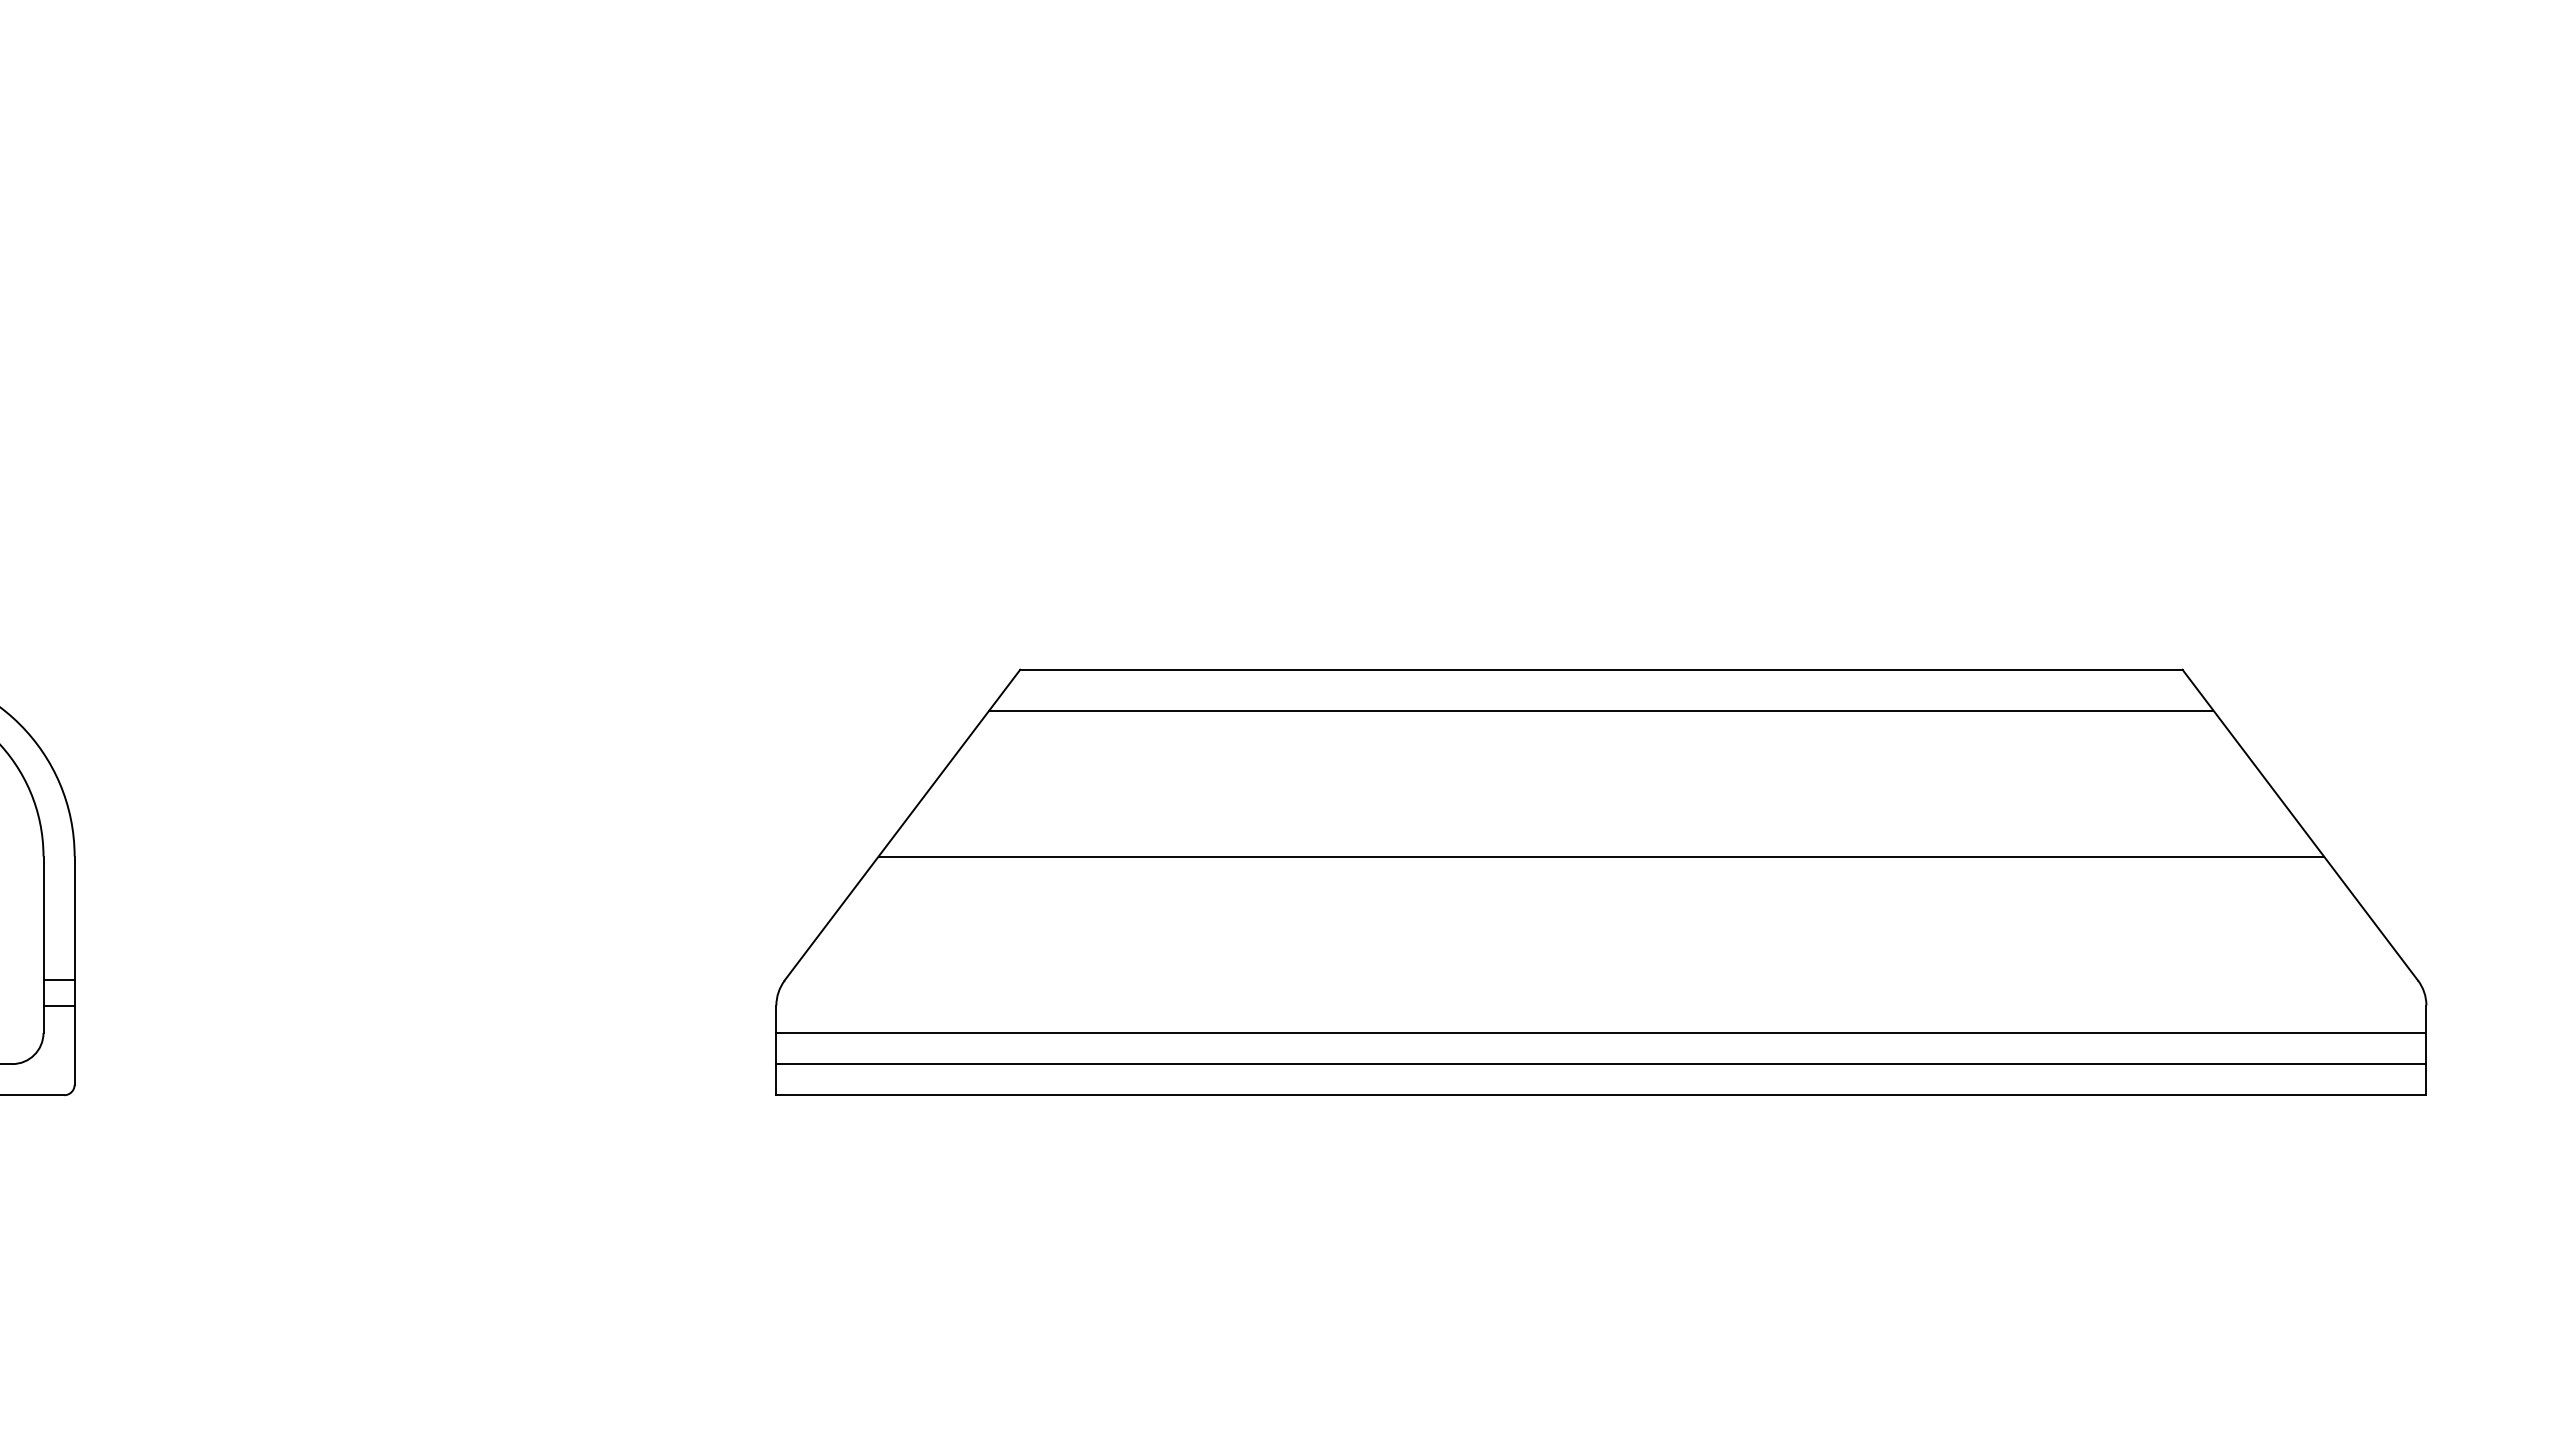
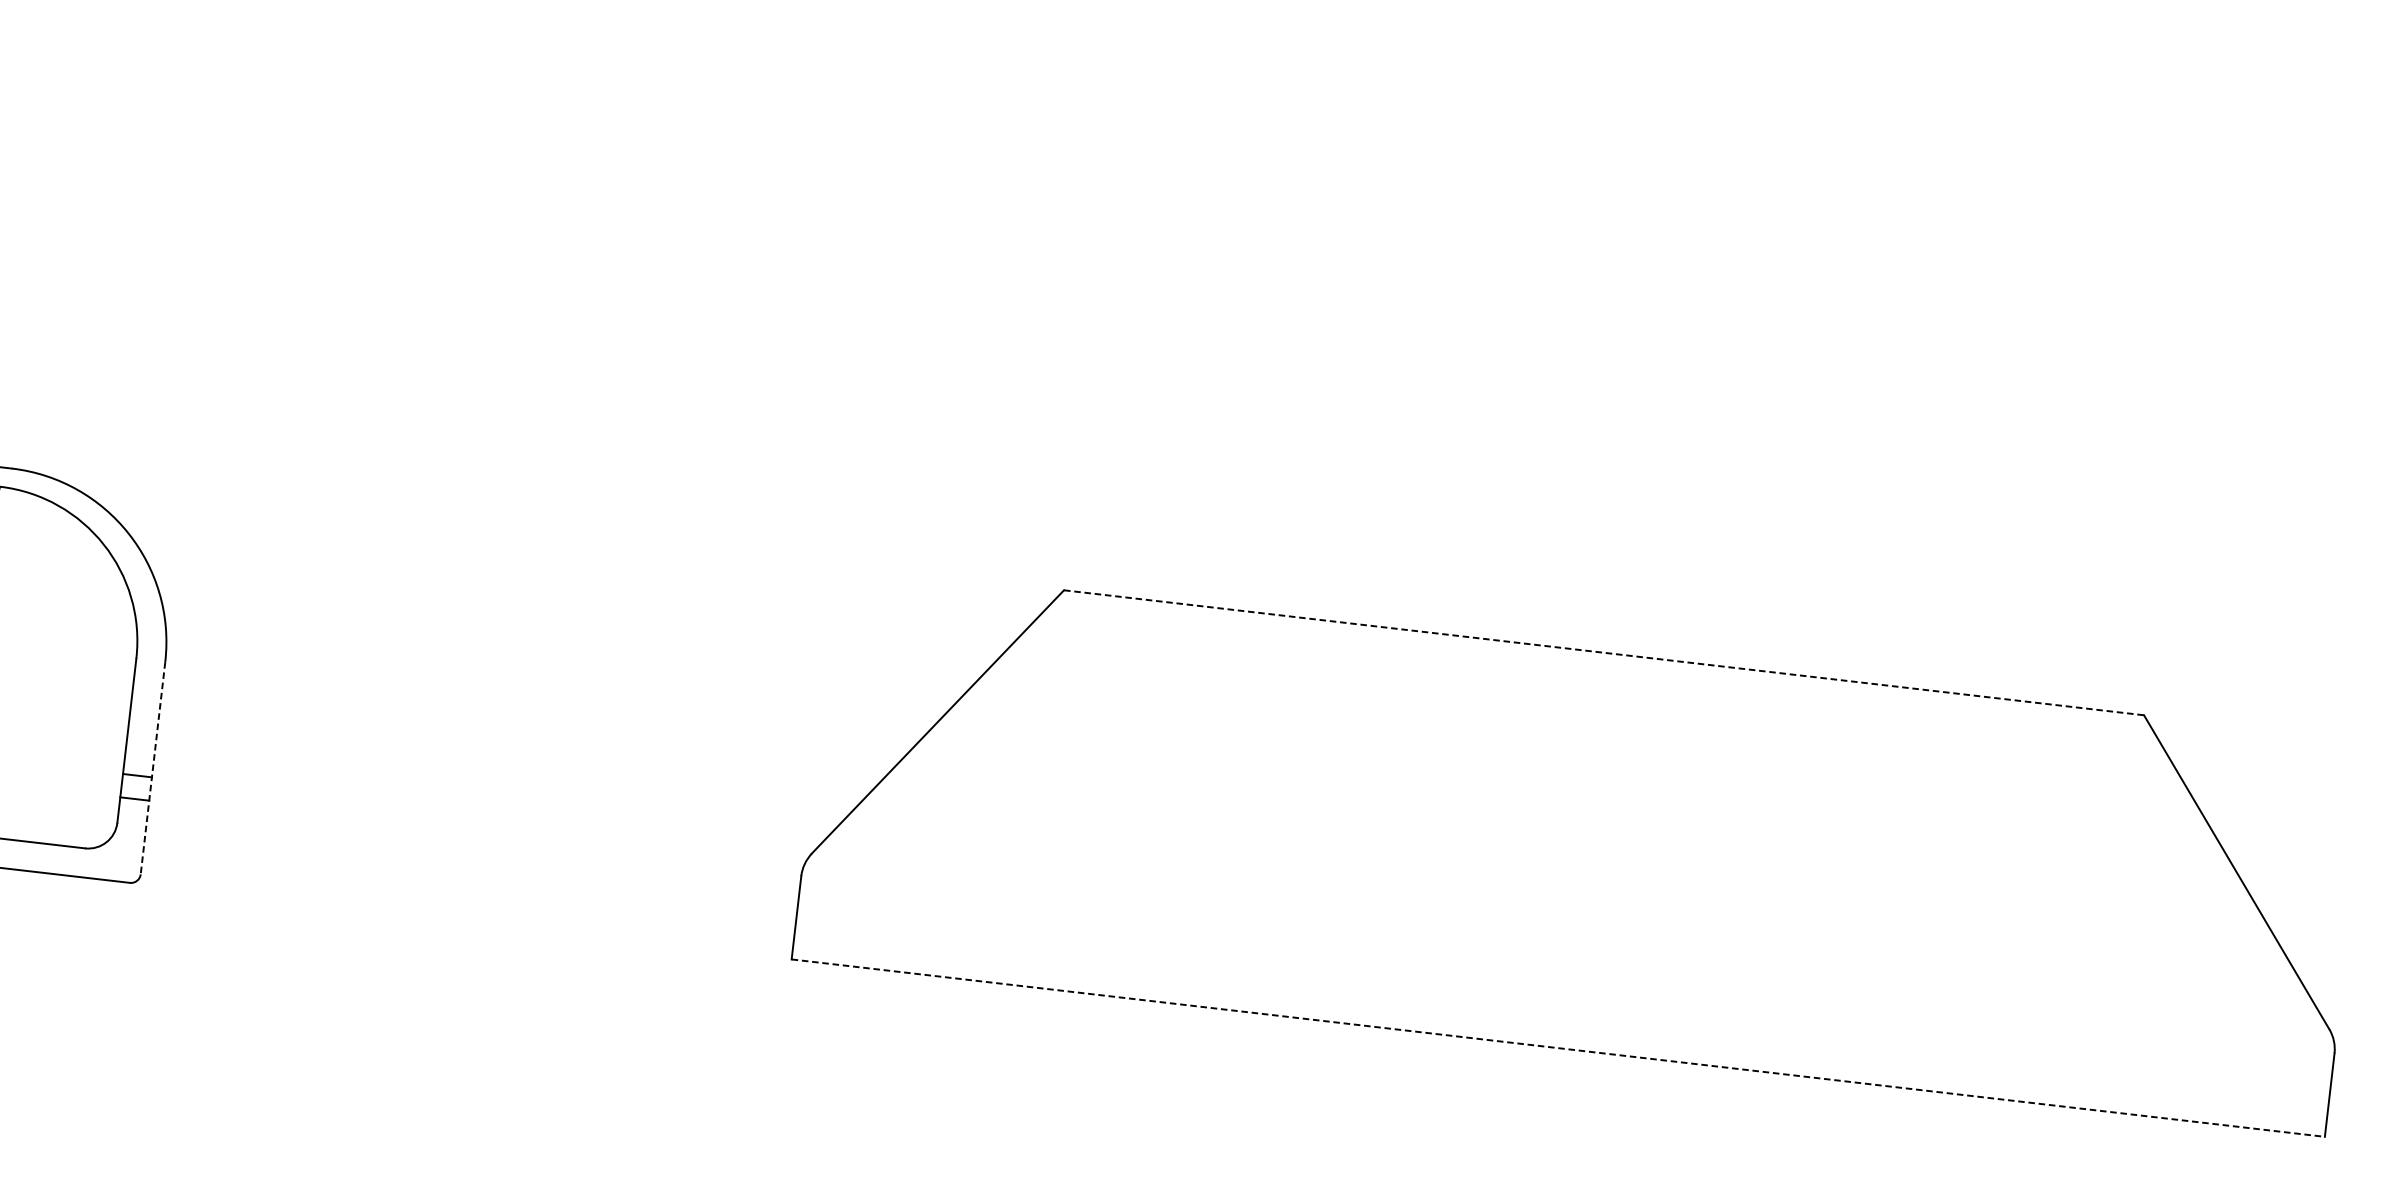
line: (1601, 669) -> (1604, 652), solid -> dashed
line: (1601, 710) -> (1599, 690), removed
line: (1601, 856) -> (1584, 826), removed
line: (74, 971) -> (152, 769), solid -> dashed
line: (1601, 1032) -> (1565, 989), removed
line: (1601, 1064) -> (1561, 1019), removed
line: (1601, 1095) -> (1558, 1048), solid -> dashed

